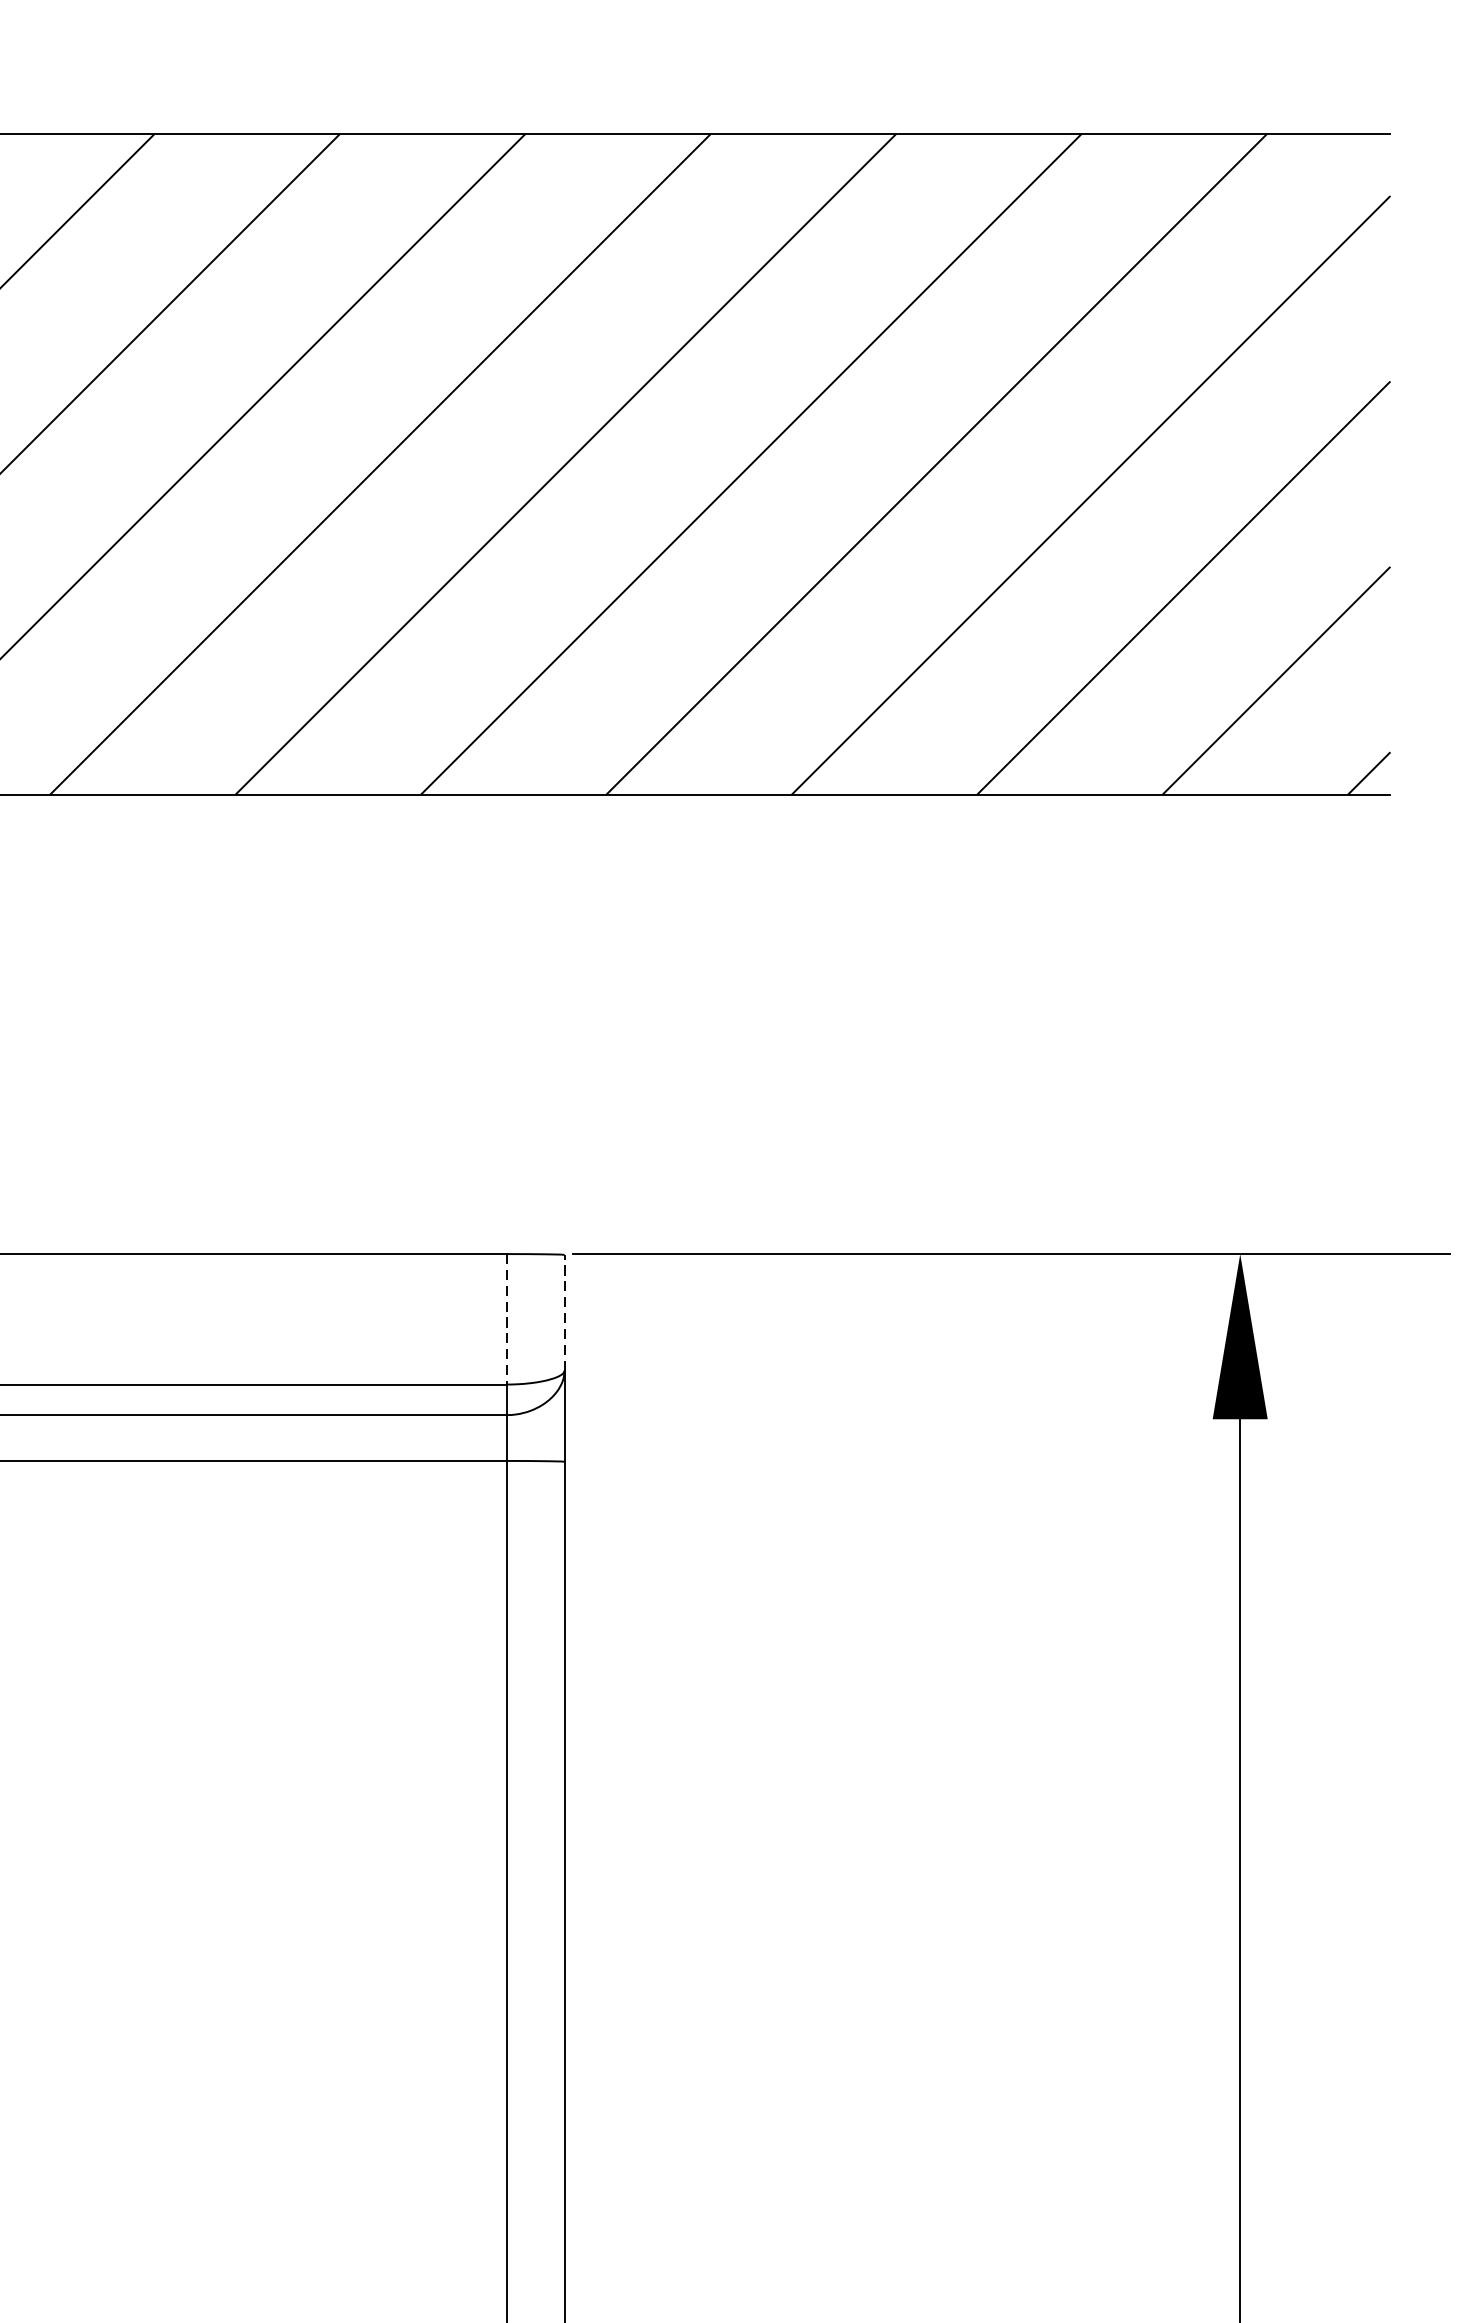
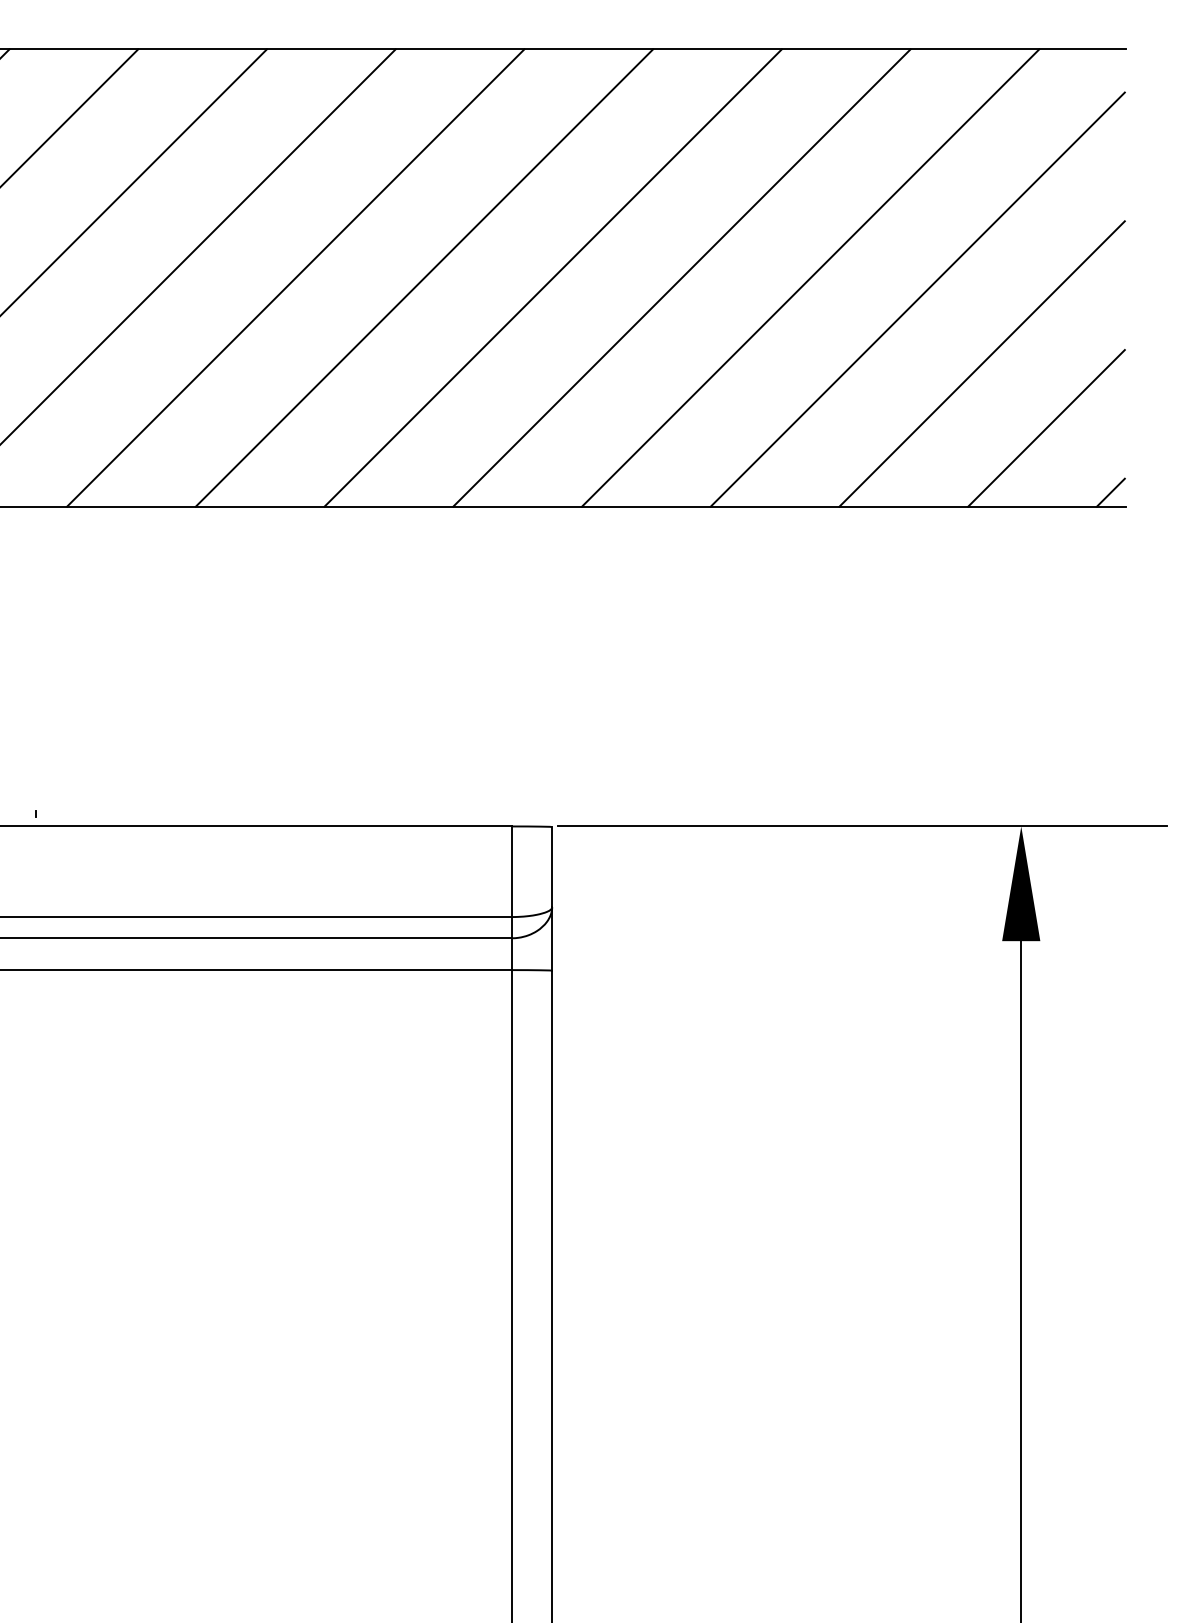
line: (565, 1311) -> (552, 866), dashed -> solid
line: (507, 1320) -> (512, 872), dashed -> solid

